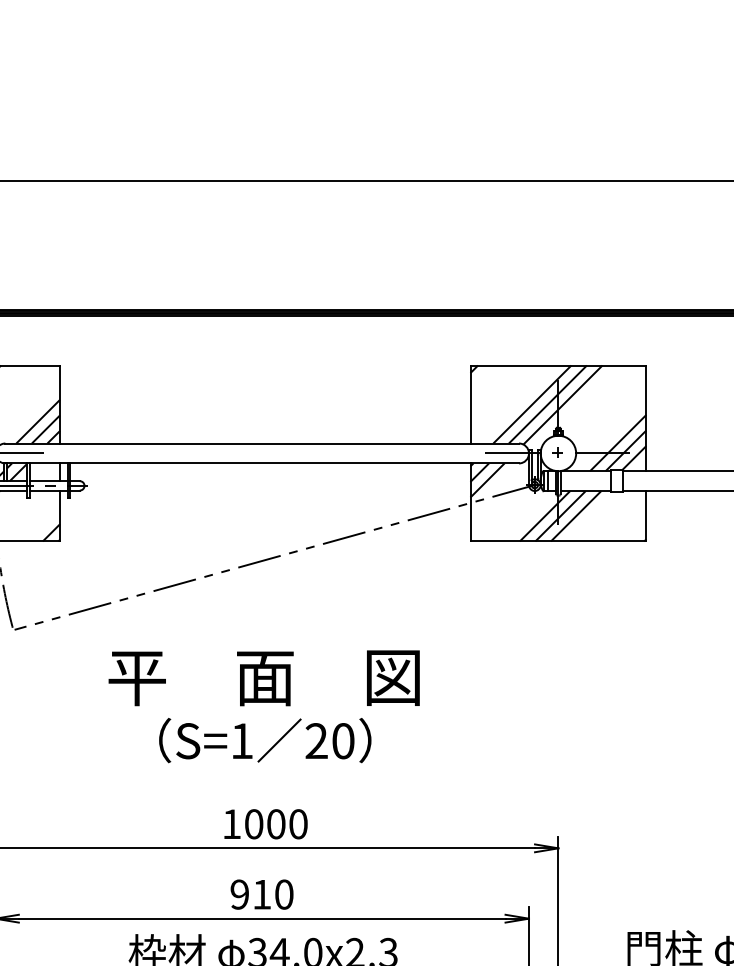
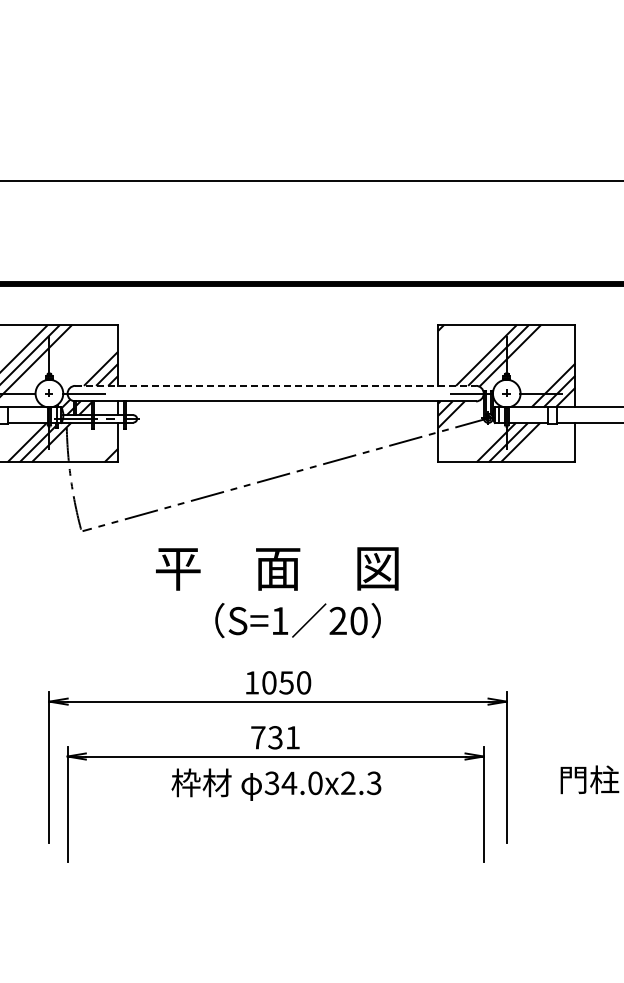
line: (263, 443) -> (276, 385), solid -> dashed
text: (264, 740) -> (297, 620), moved
text: (276, 823) -> (286, 682), 1000 -> 1050
text: (261, 894) -> (275, 737), 910 -> 731

